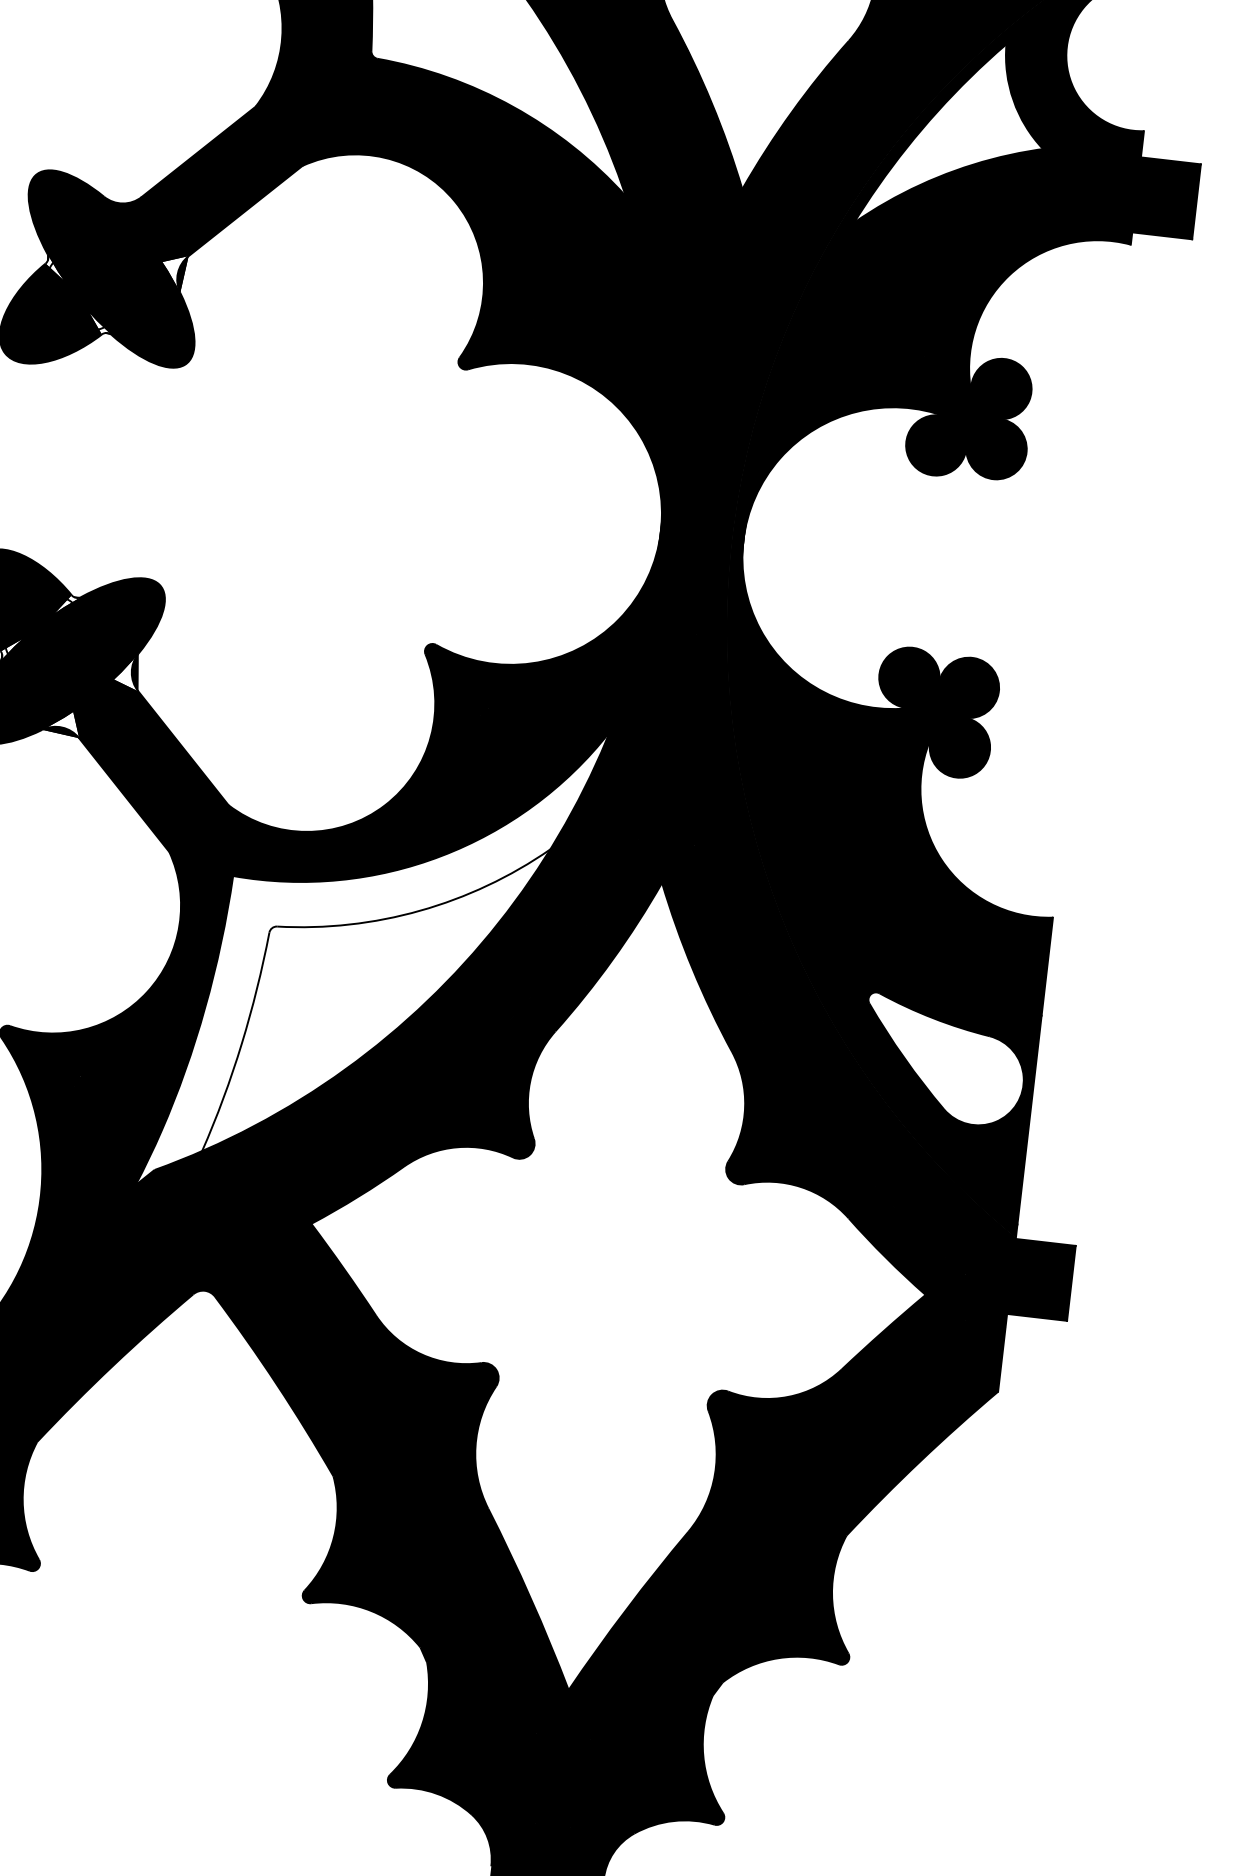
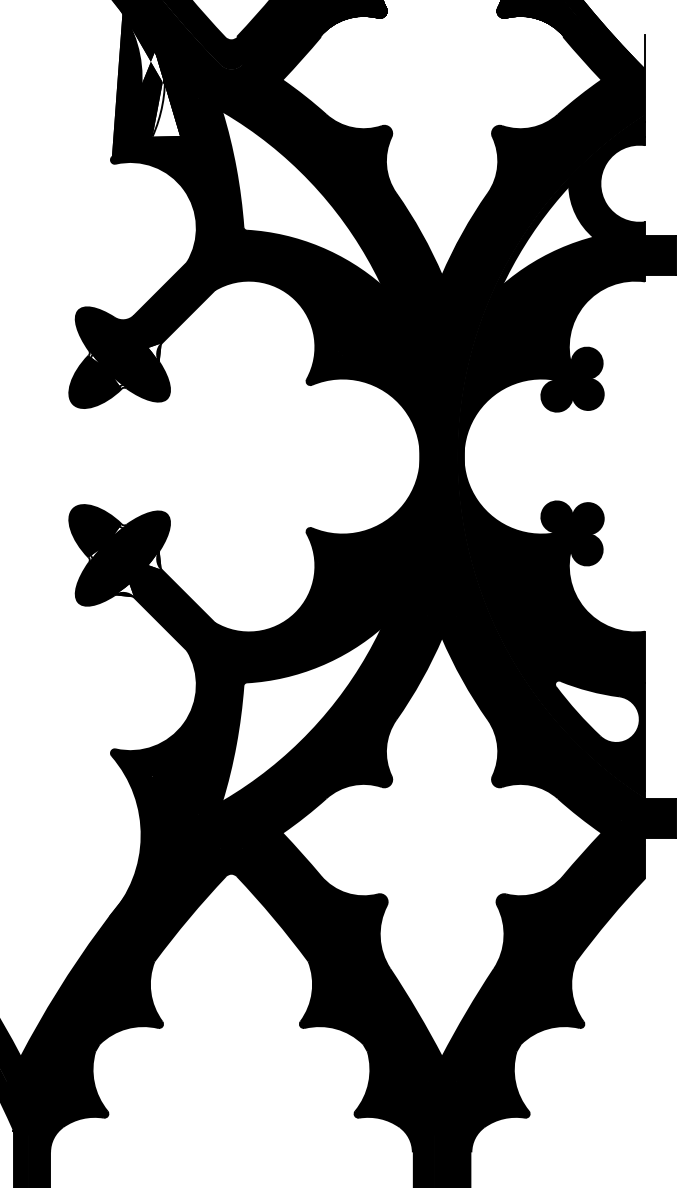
fill: (371, 957) -> (297, 692), added

